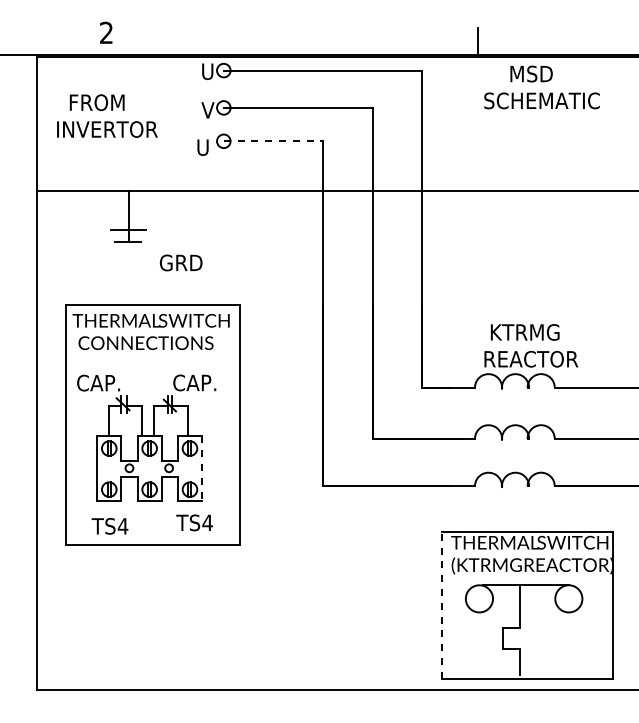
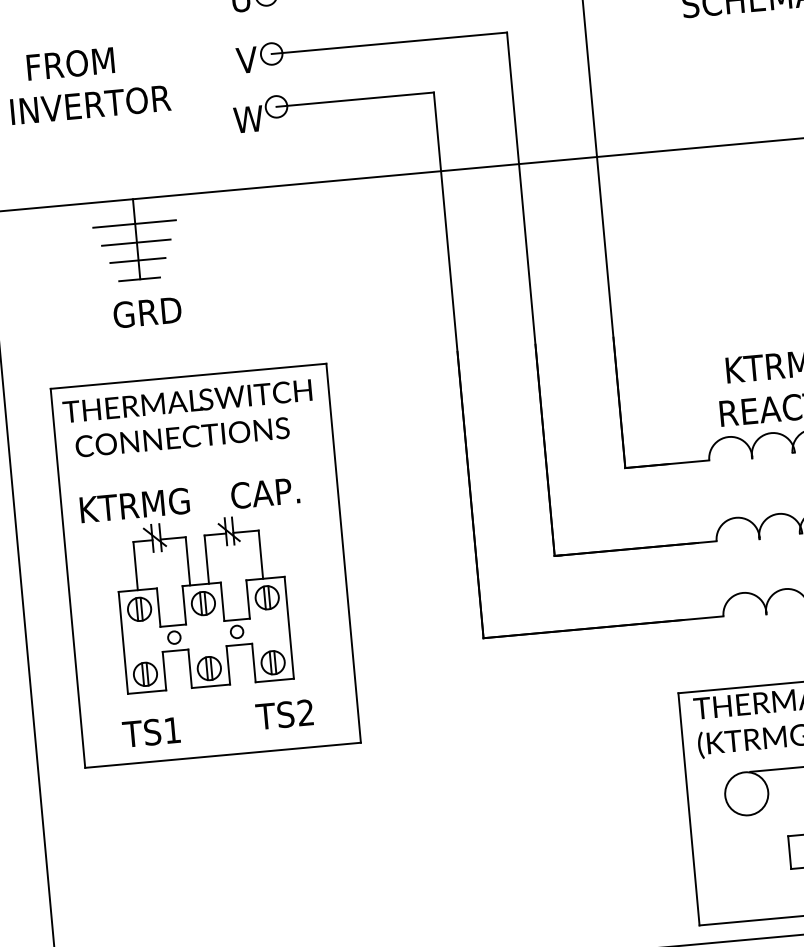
line: (273, 141) -> (355, 99), dashed -> solid
text: (205, 147) -> (248, 119), U -> W
line: (128, 206) -> (135, 223), added
line: (127, 218) -> (135, 242), added
text: (180, 262) -> (146, 311), moved
text: (111, 382) -> (133, 504), CAP. -> KTRMG
line: (202, 469) -> (290, 629), dashed -> solid
text: (207, 522) -> (305, 712), TS4 -> TS2
text: (122, 526) -> (171, 730), TS4 -> TS1
line: (442, 604) -> (689, 808), dashed -> solid

